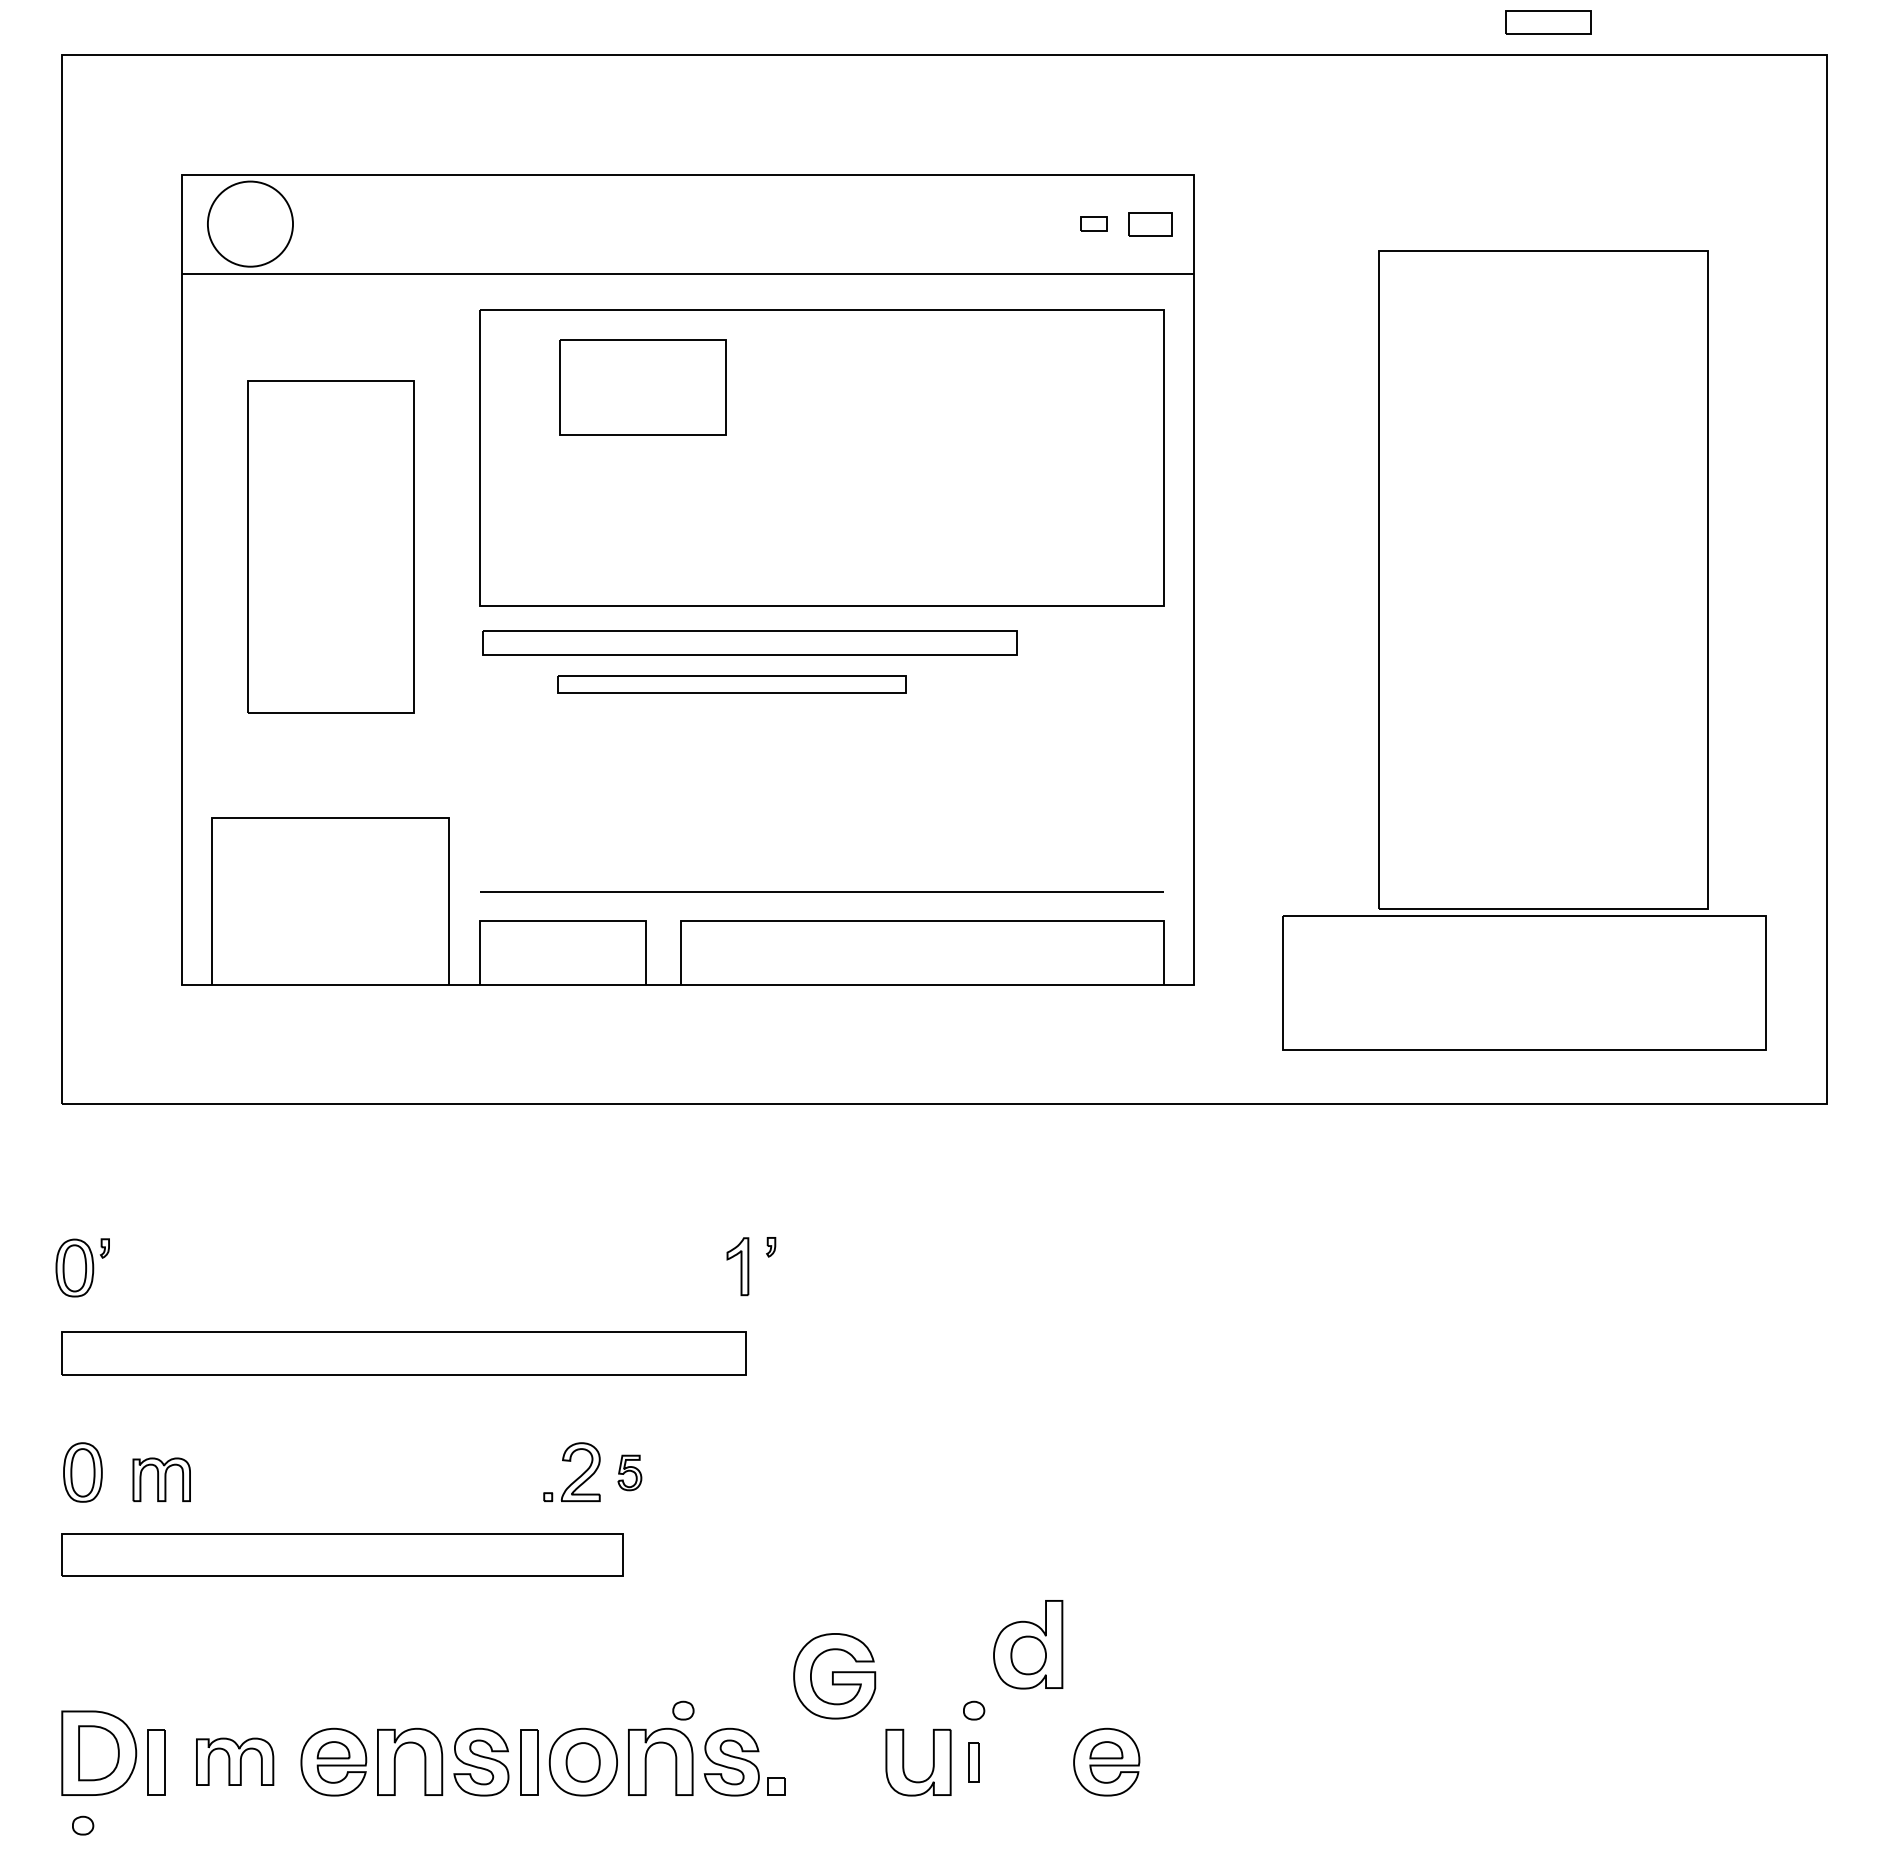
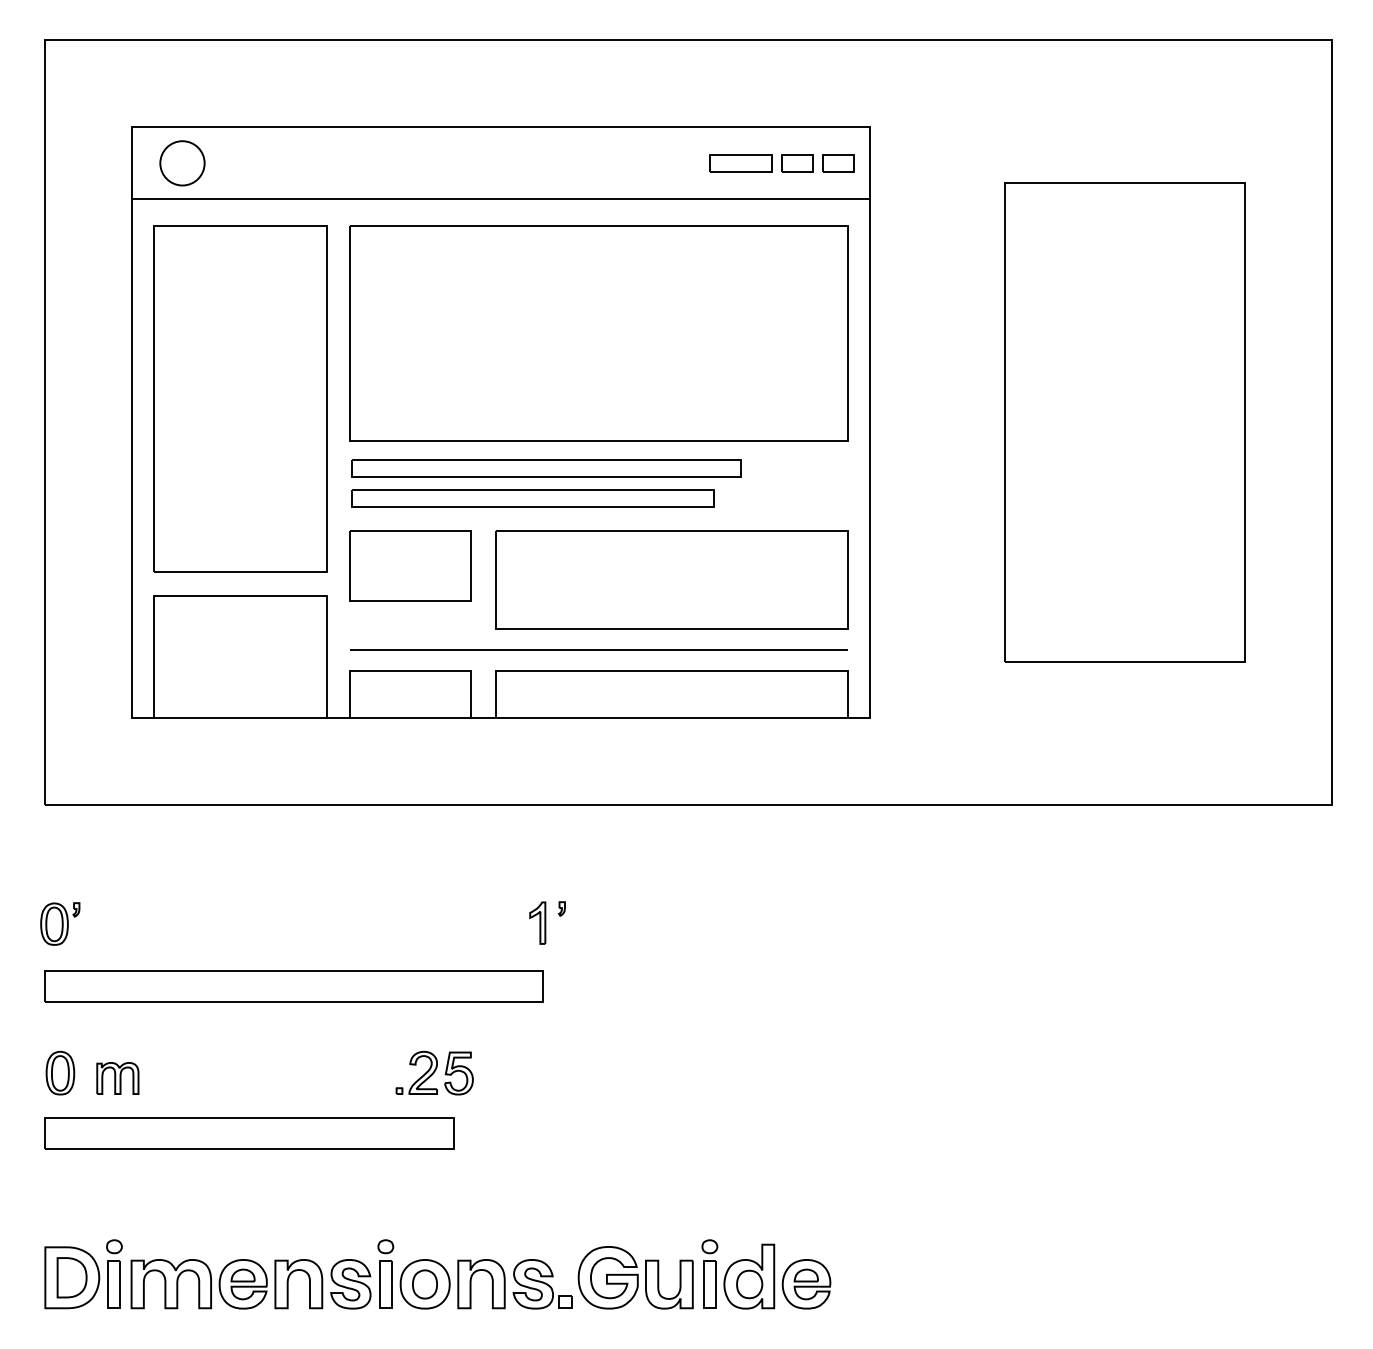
part: (1548, 22) -> (740, 163), moved
circle: (250, 223) -> (182, 162), size x0.71
part: (1093, 224) -> (796, 163), size x1.67
part: (642, 387) -> (409, 565), moved
part: (330, 546) -> (240, 398), size x1.43
part: (731, 684) -> (533, 498), size x1.43
part: (1524, 982) -> (672, 579), moved
part: (629, 1472) -> (458, 1073), size x1.67
part: (1028, 1644) -> (749, 1276), moved
part: (834, 1676) -> (608, 1277), moved
part: (683, 1710) -> (385, 1246), moved
part: (234, 1761) -> (170, 1283), size x1.43
part: (973, 1762) -> (709, 1284), size x1.67
part: (83, 1825) -> (114, 1246), moved

